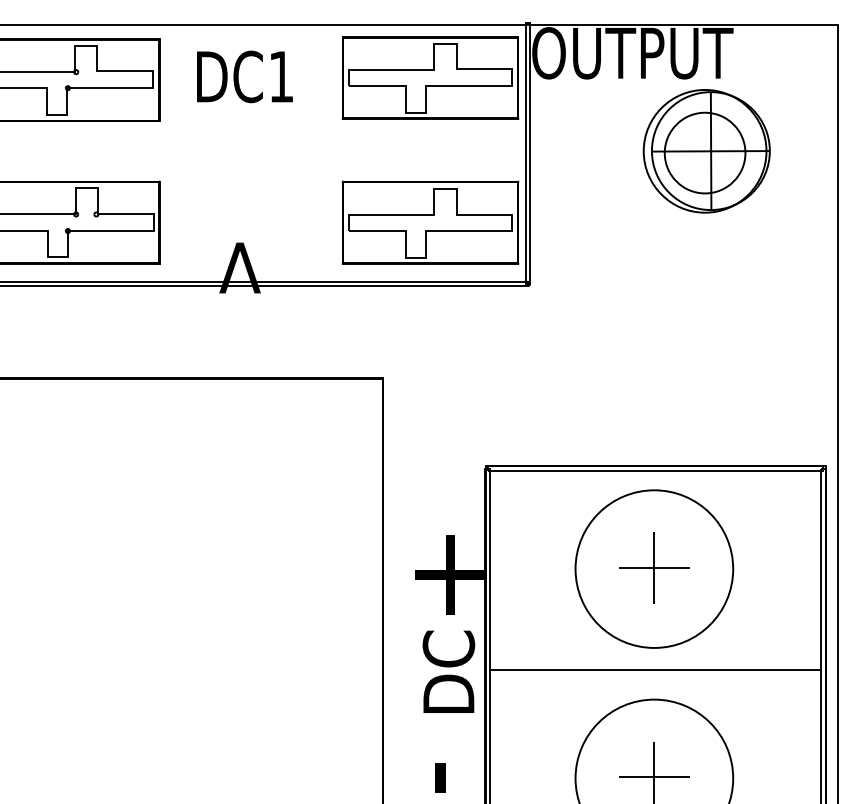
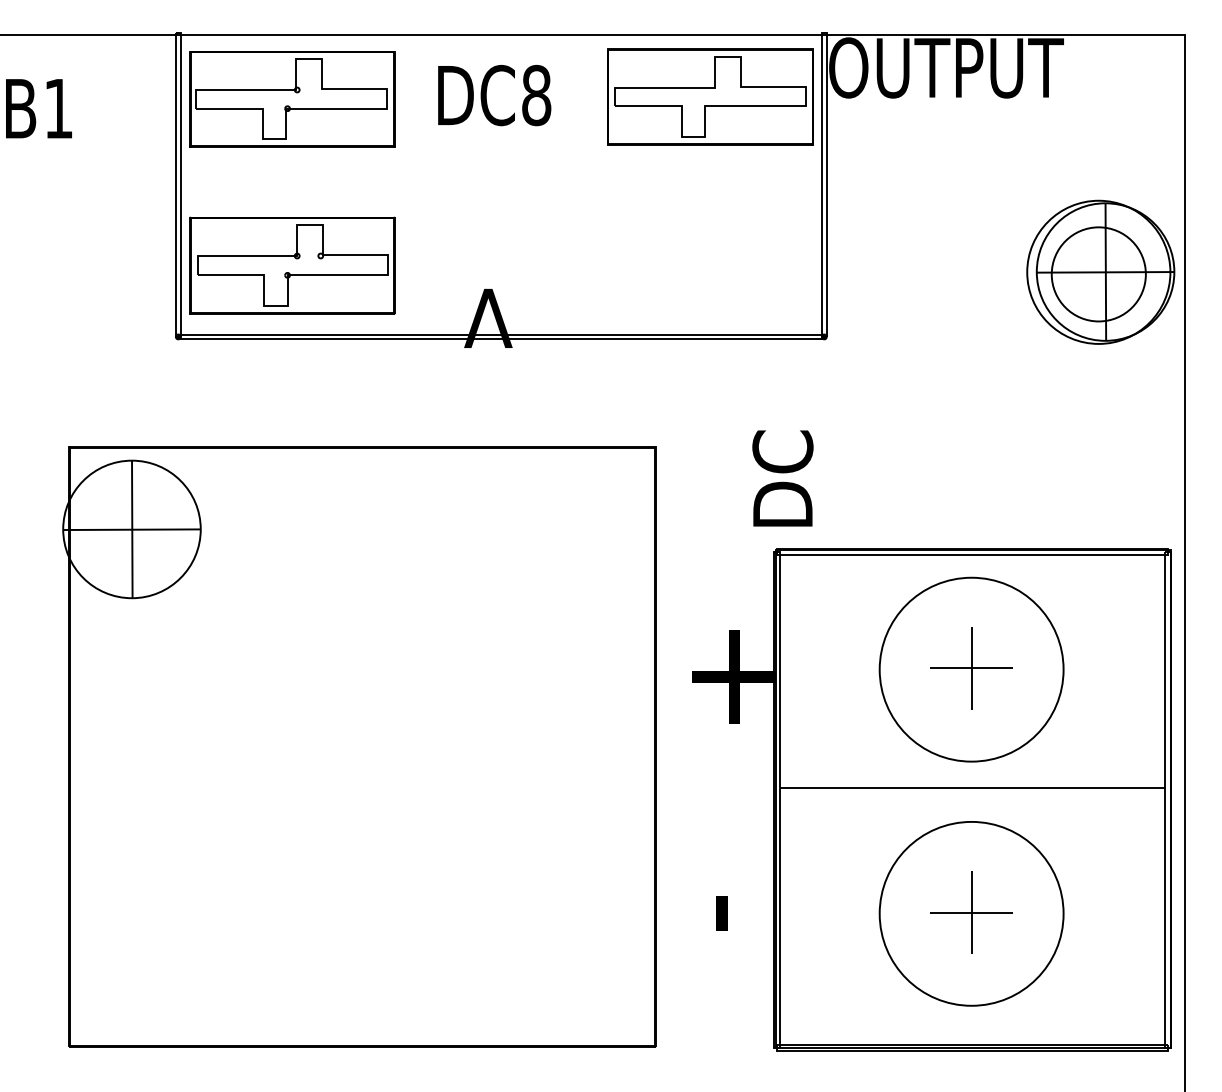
text: (281, 76) -> (536, 95), DC1 -> DC8
part: (706, 150) -> (1100, 271), moved
part: (430, 222) -> (710, 265), removed
text: (448, 671) -> (782, 478), moved

